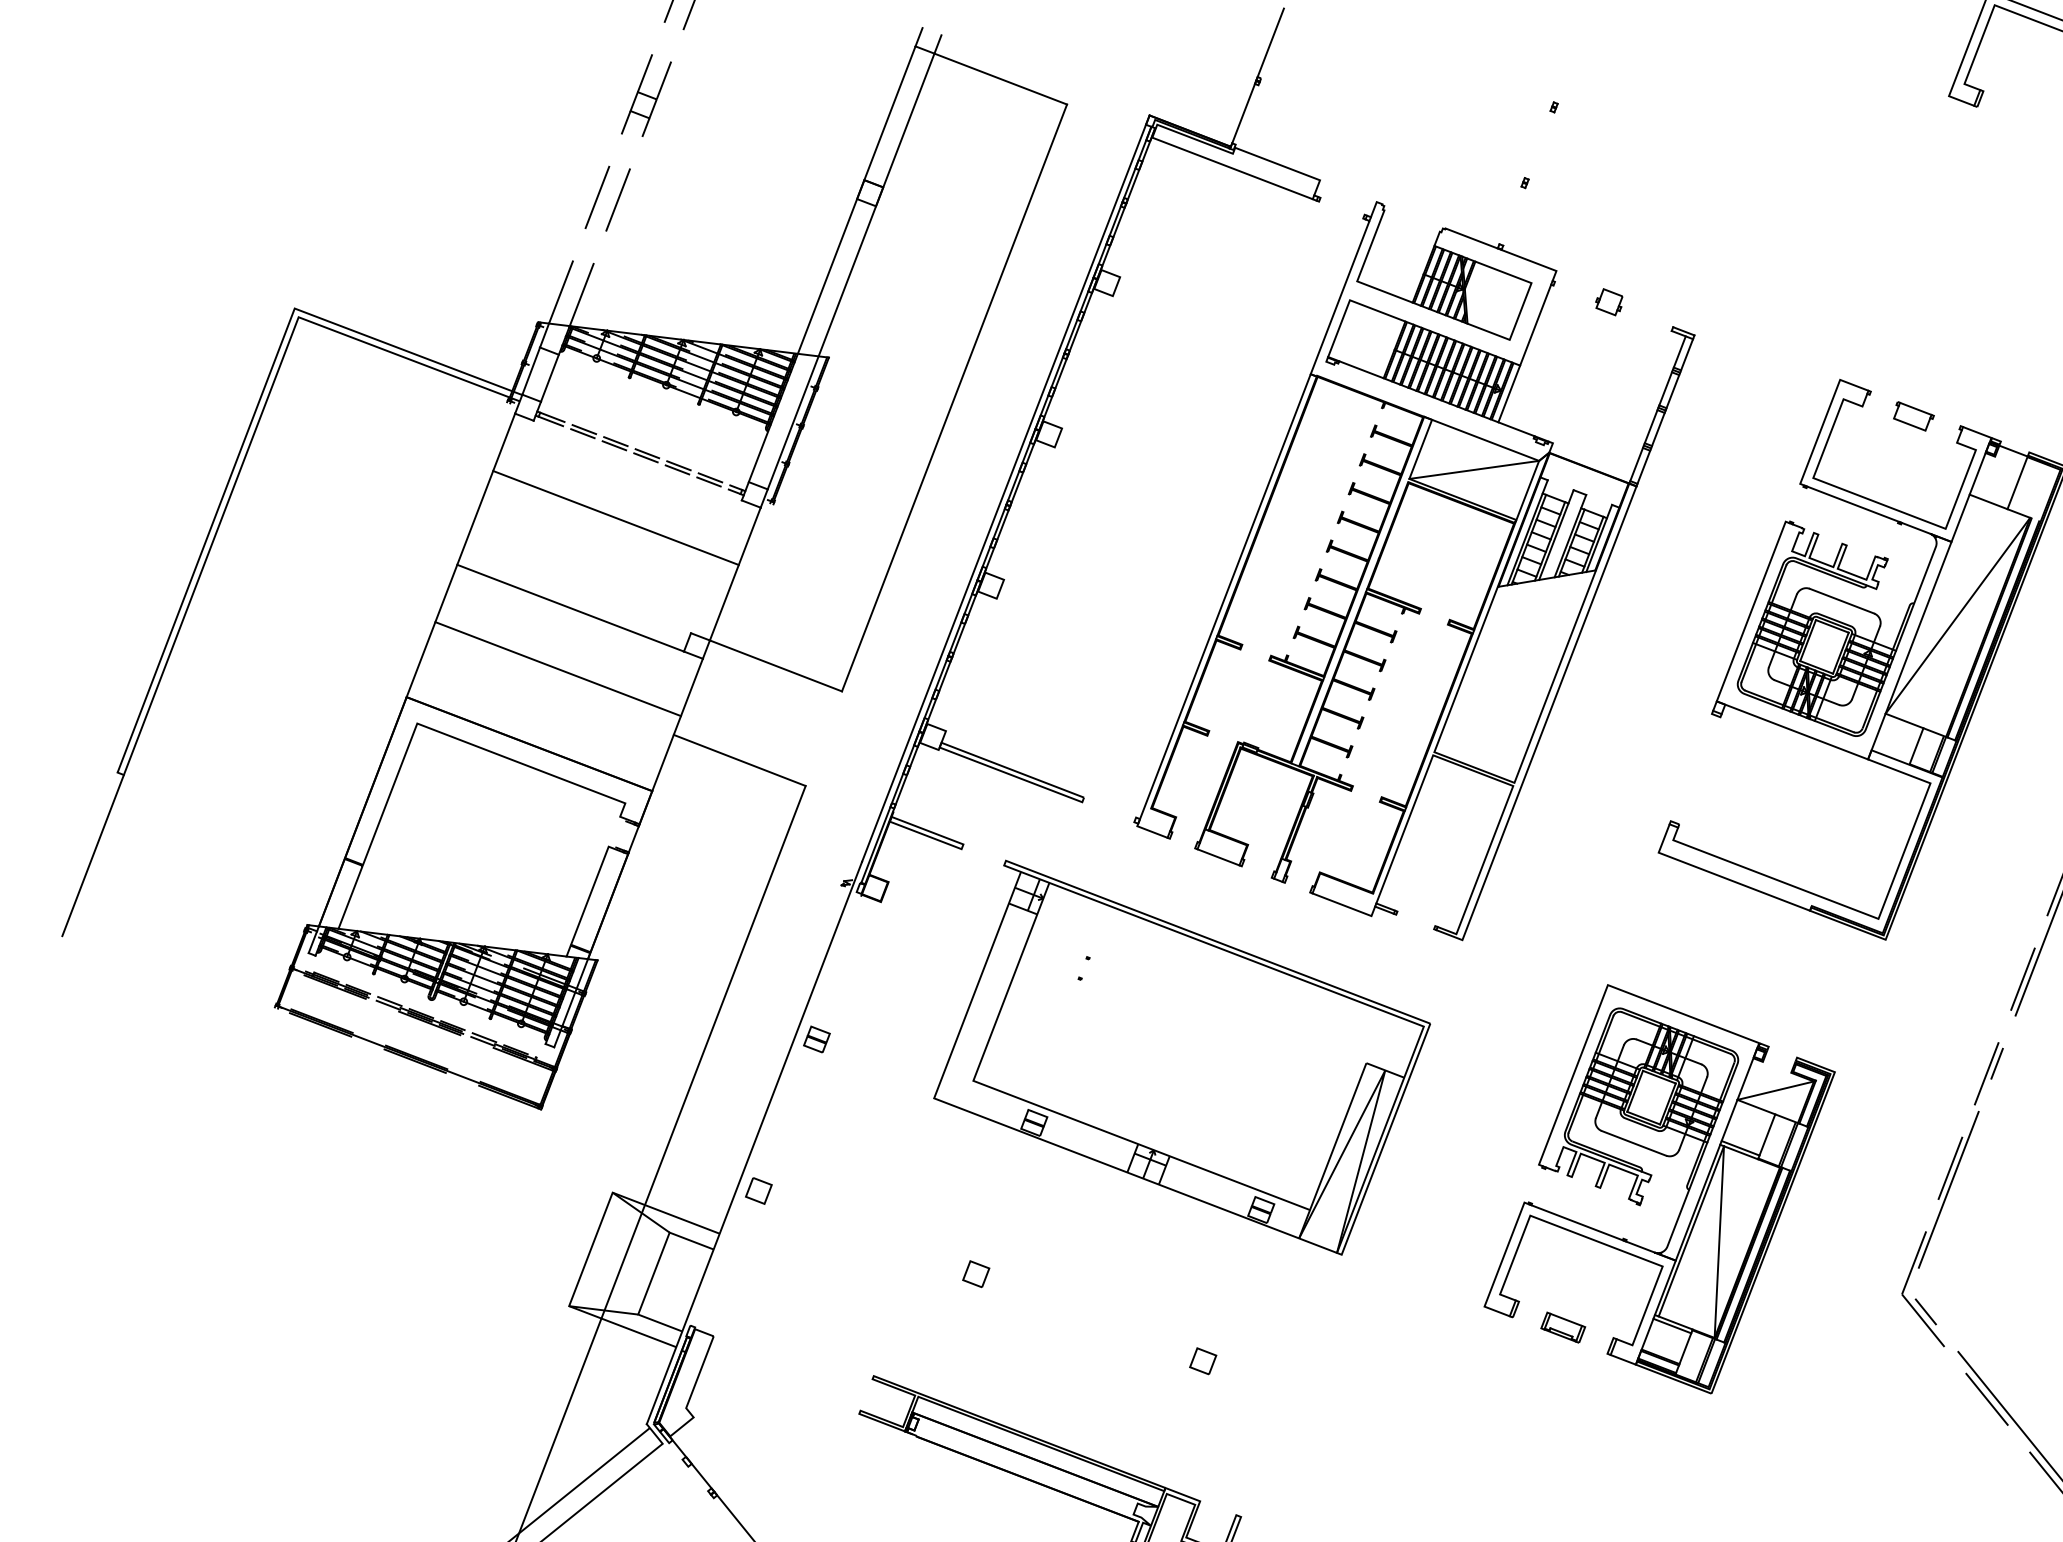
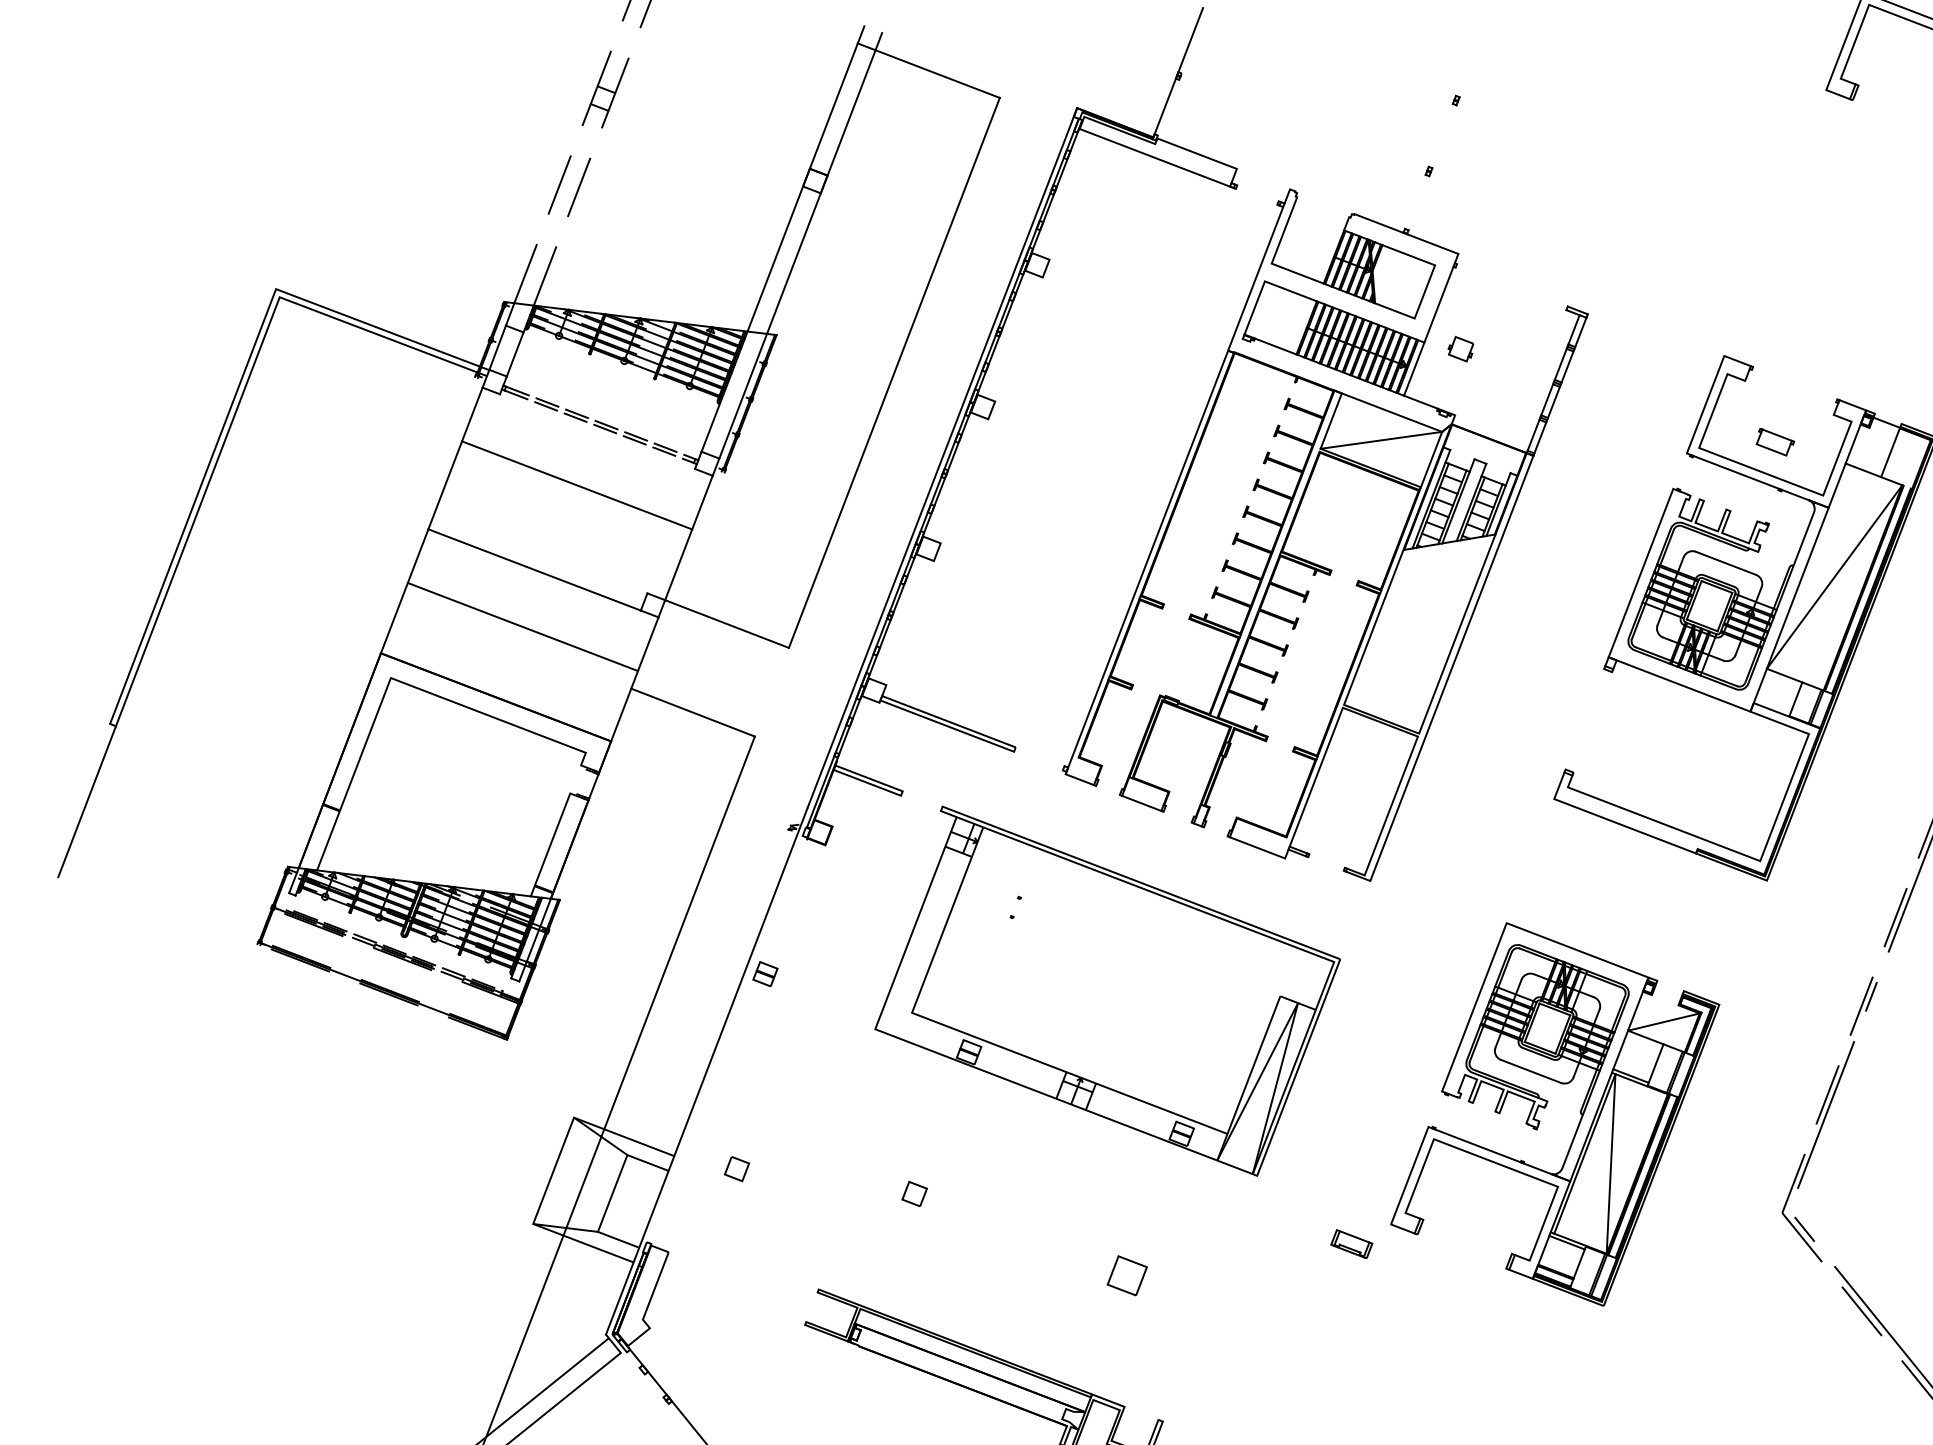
part: (1608, 302) -> (1460, 349), moved
part: (1913, 416) -> (1775, 442), moved
part: (759, 1191) -> (737, 1169), moved
part: (1562, 1326) -> (1351, 1243), moved
part: (1203, 1361) -> (1127, 1275), size x1.6

